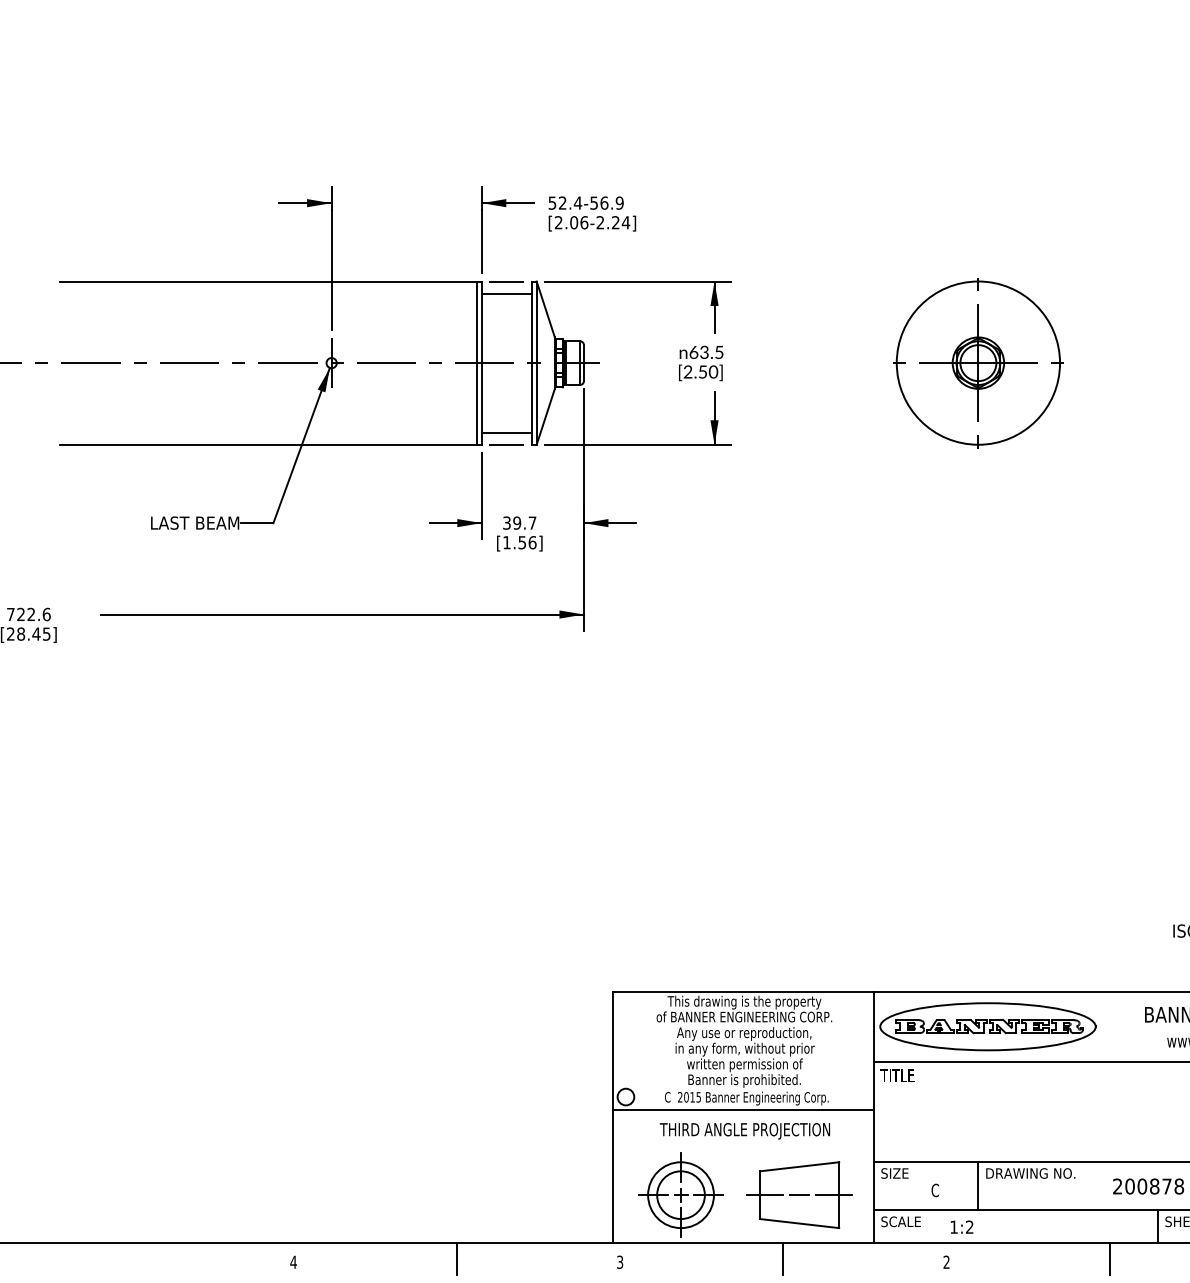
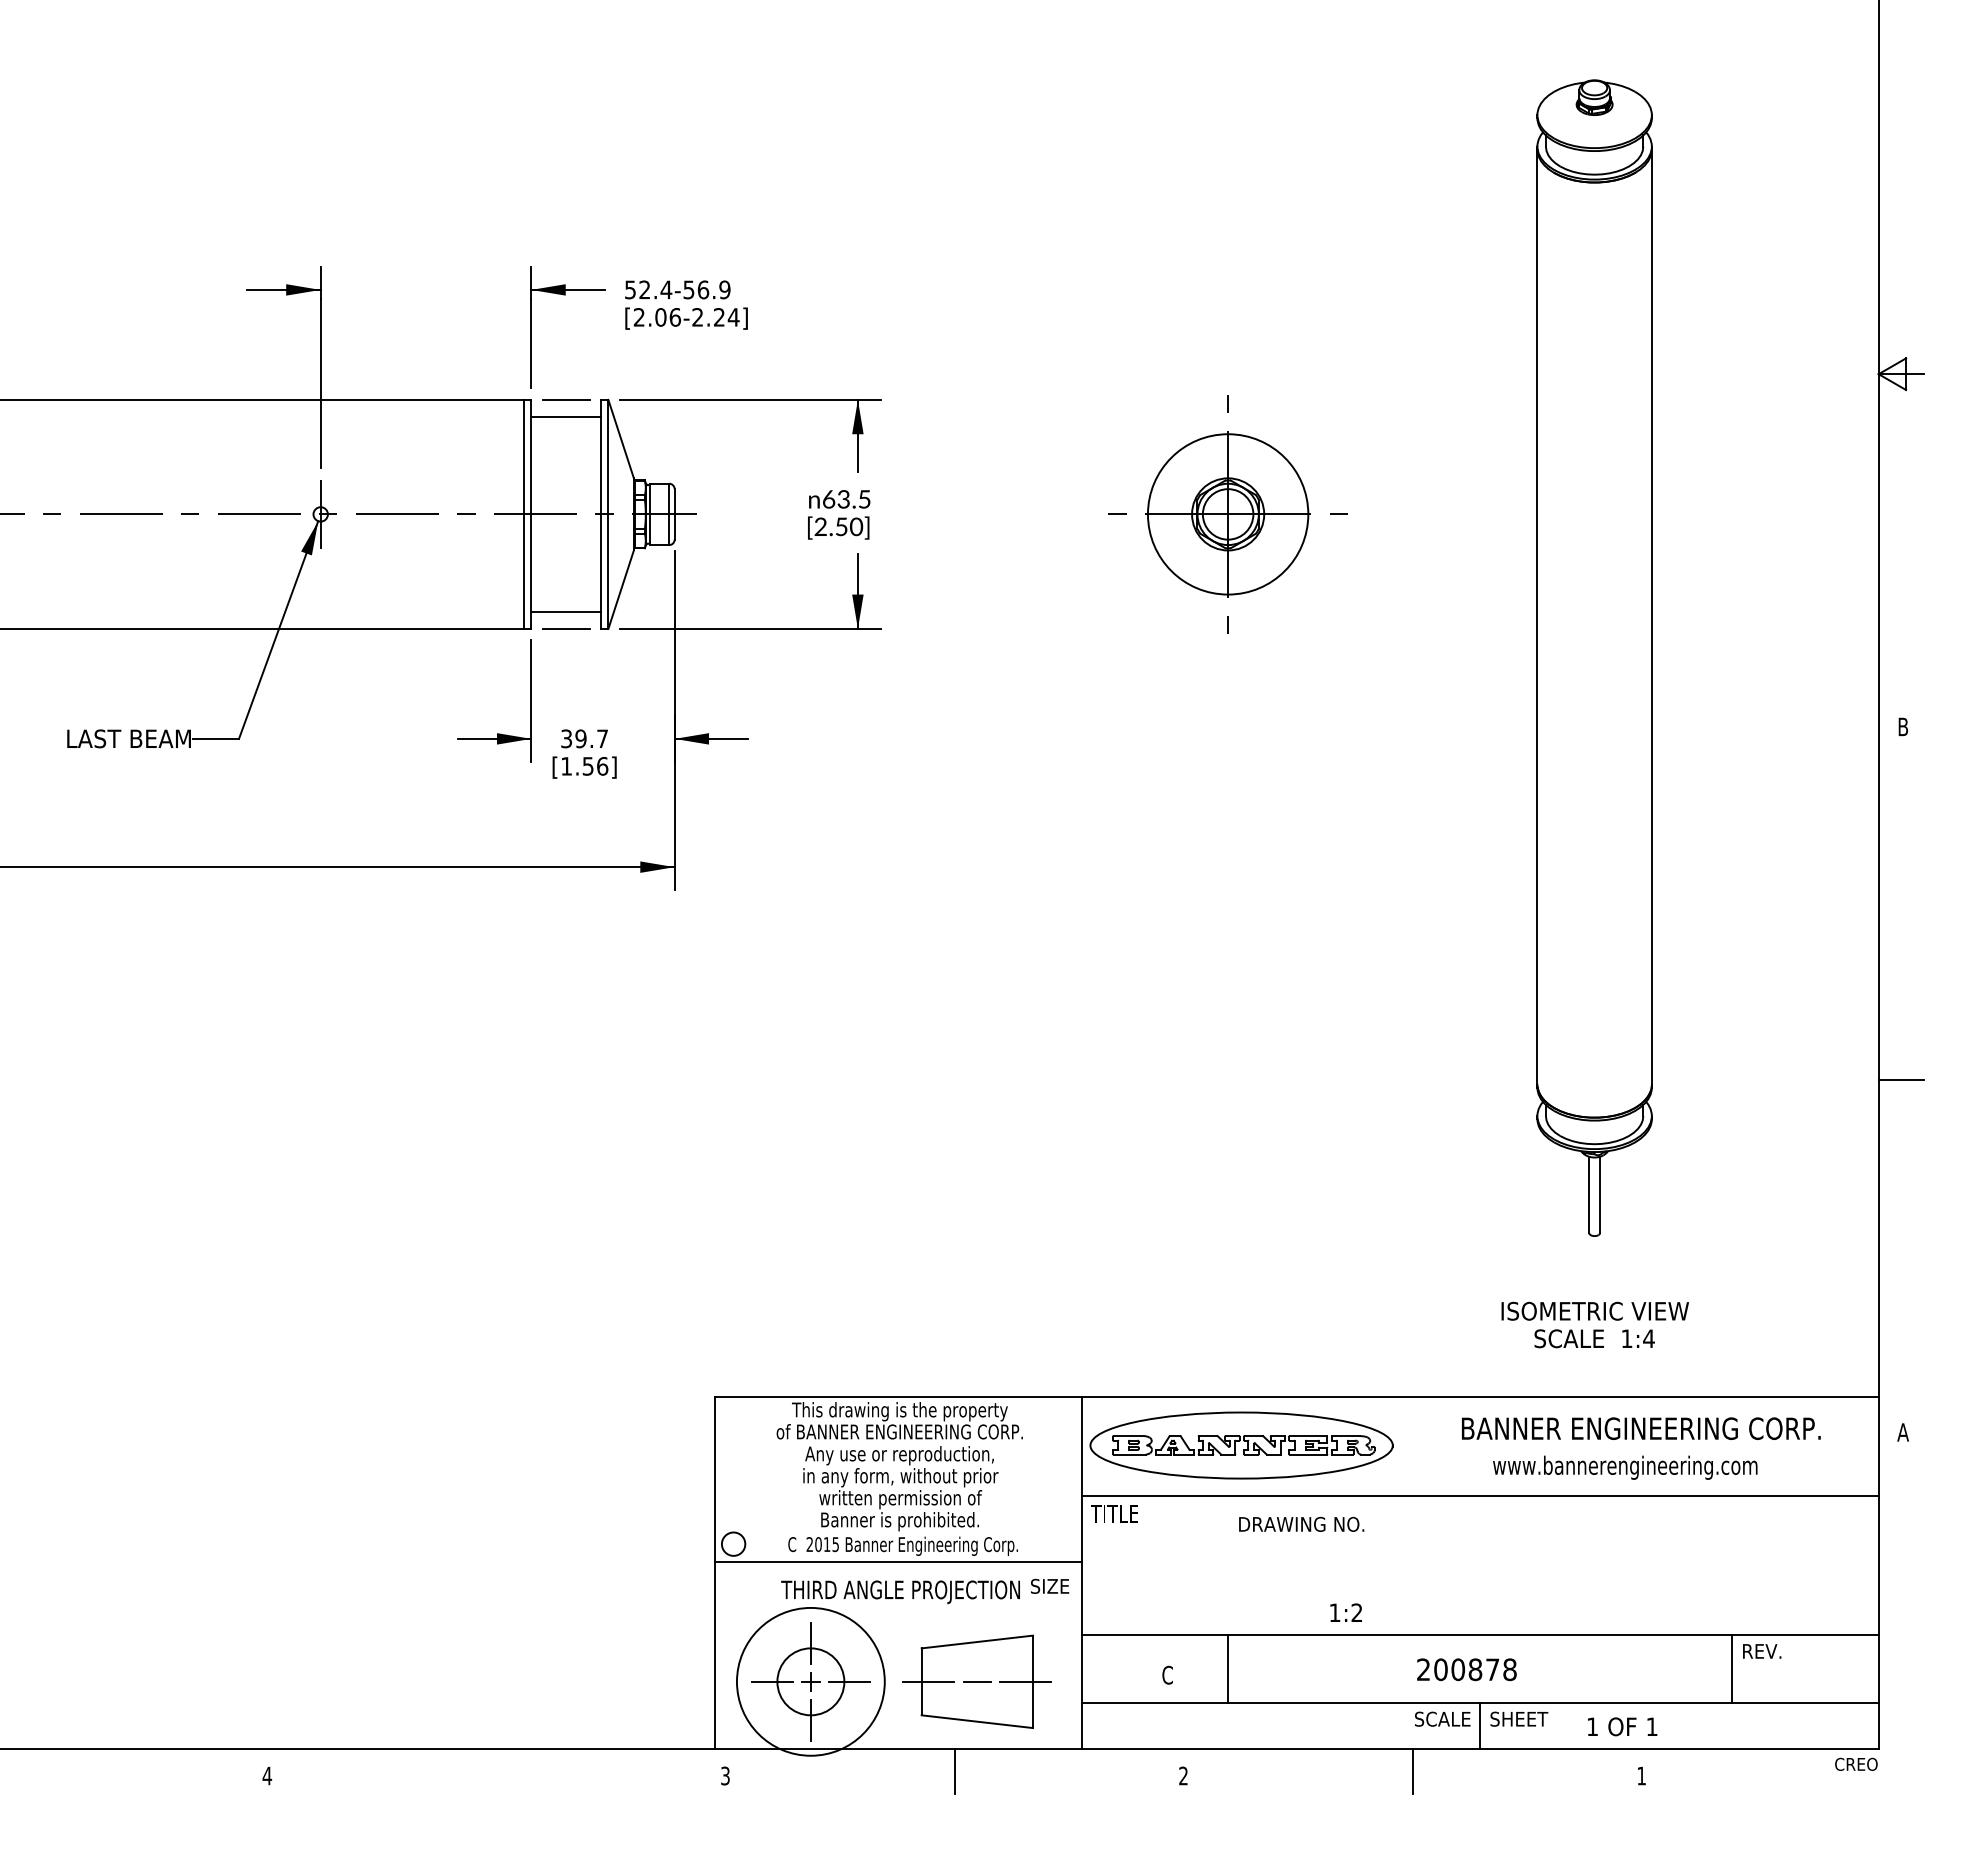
circle: (977, 362) -> (1227, 513), size x0.7
text: (895, 1172) -> (1050, 1585), moved
text: (1030, 1172) -> (1301, 1523), moved
circle: (680, 1194) -> (810, 1681), size x1.6
text: (900, 1221) -> (1442, 1718), moved
text: (961, 1227) -> (1345, 1612), moved
line: (456, 1259) -> (496, 1771), removed

